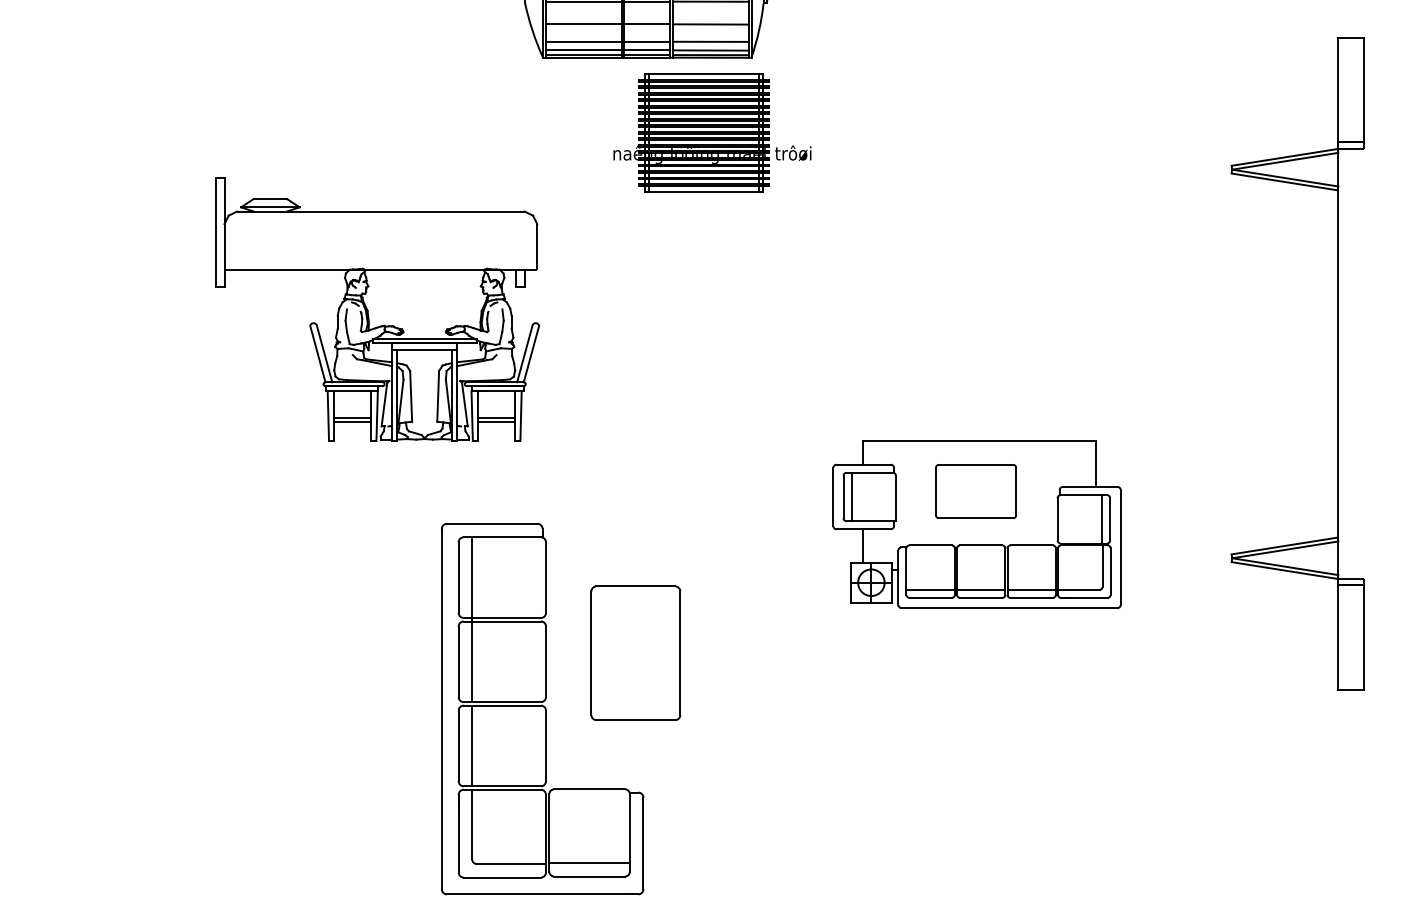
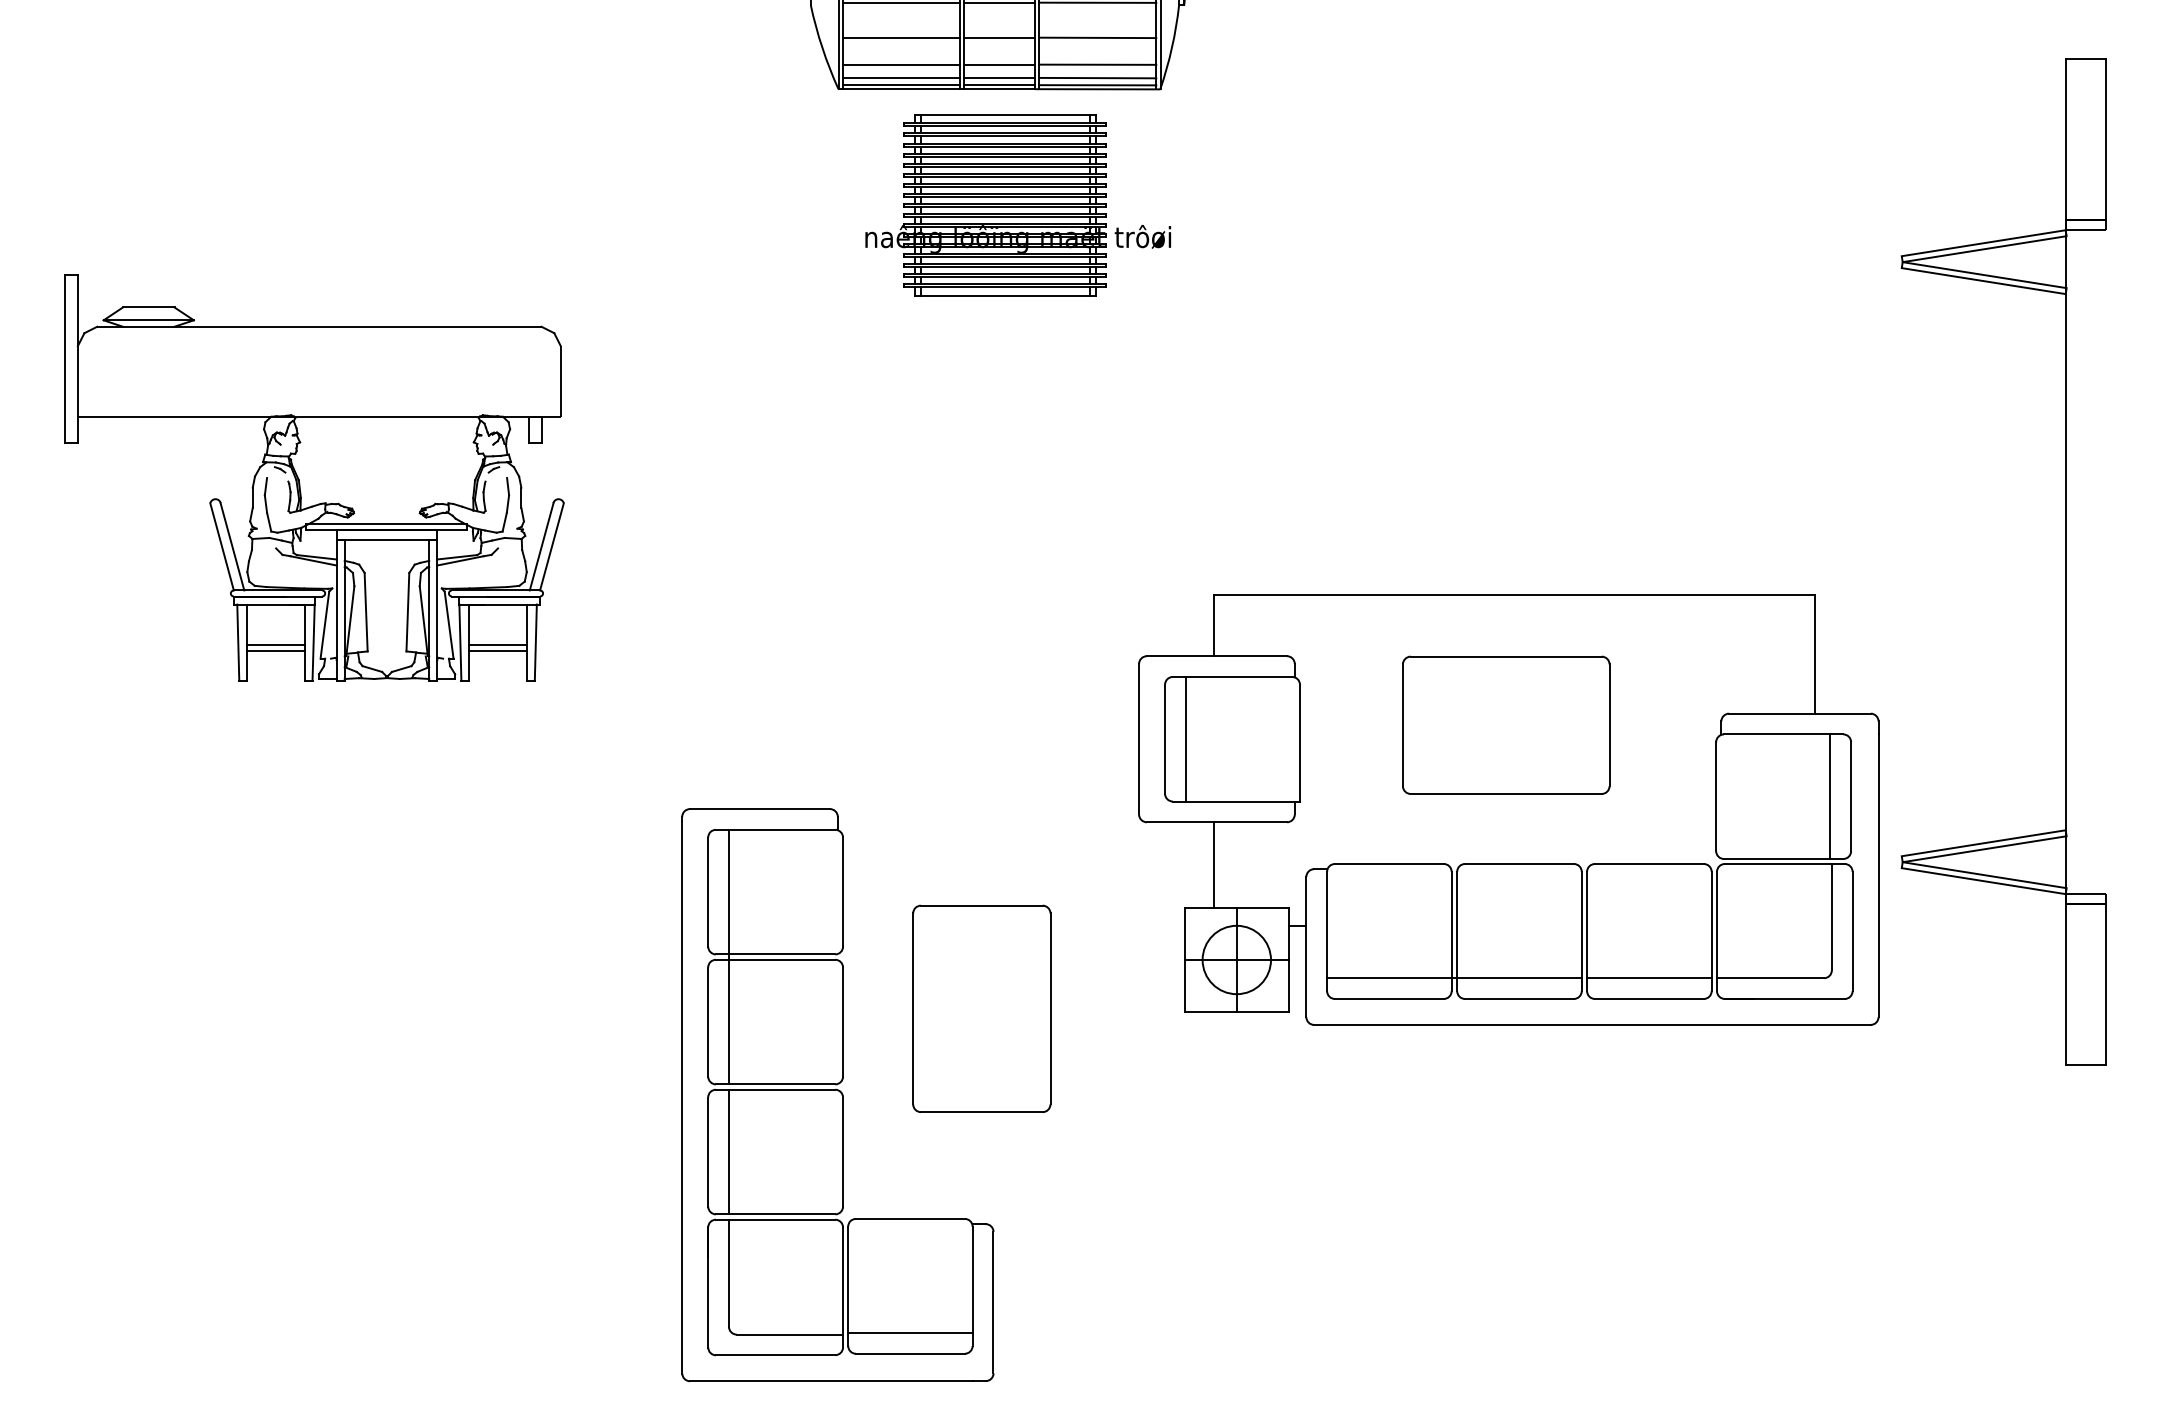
part: (712, 132) -> (1018, 204), moved
part: (377, 309) -> (314, 478), moved
part: (976, 524) -> (1507, 810), size x1.67

